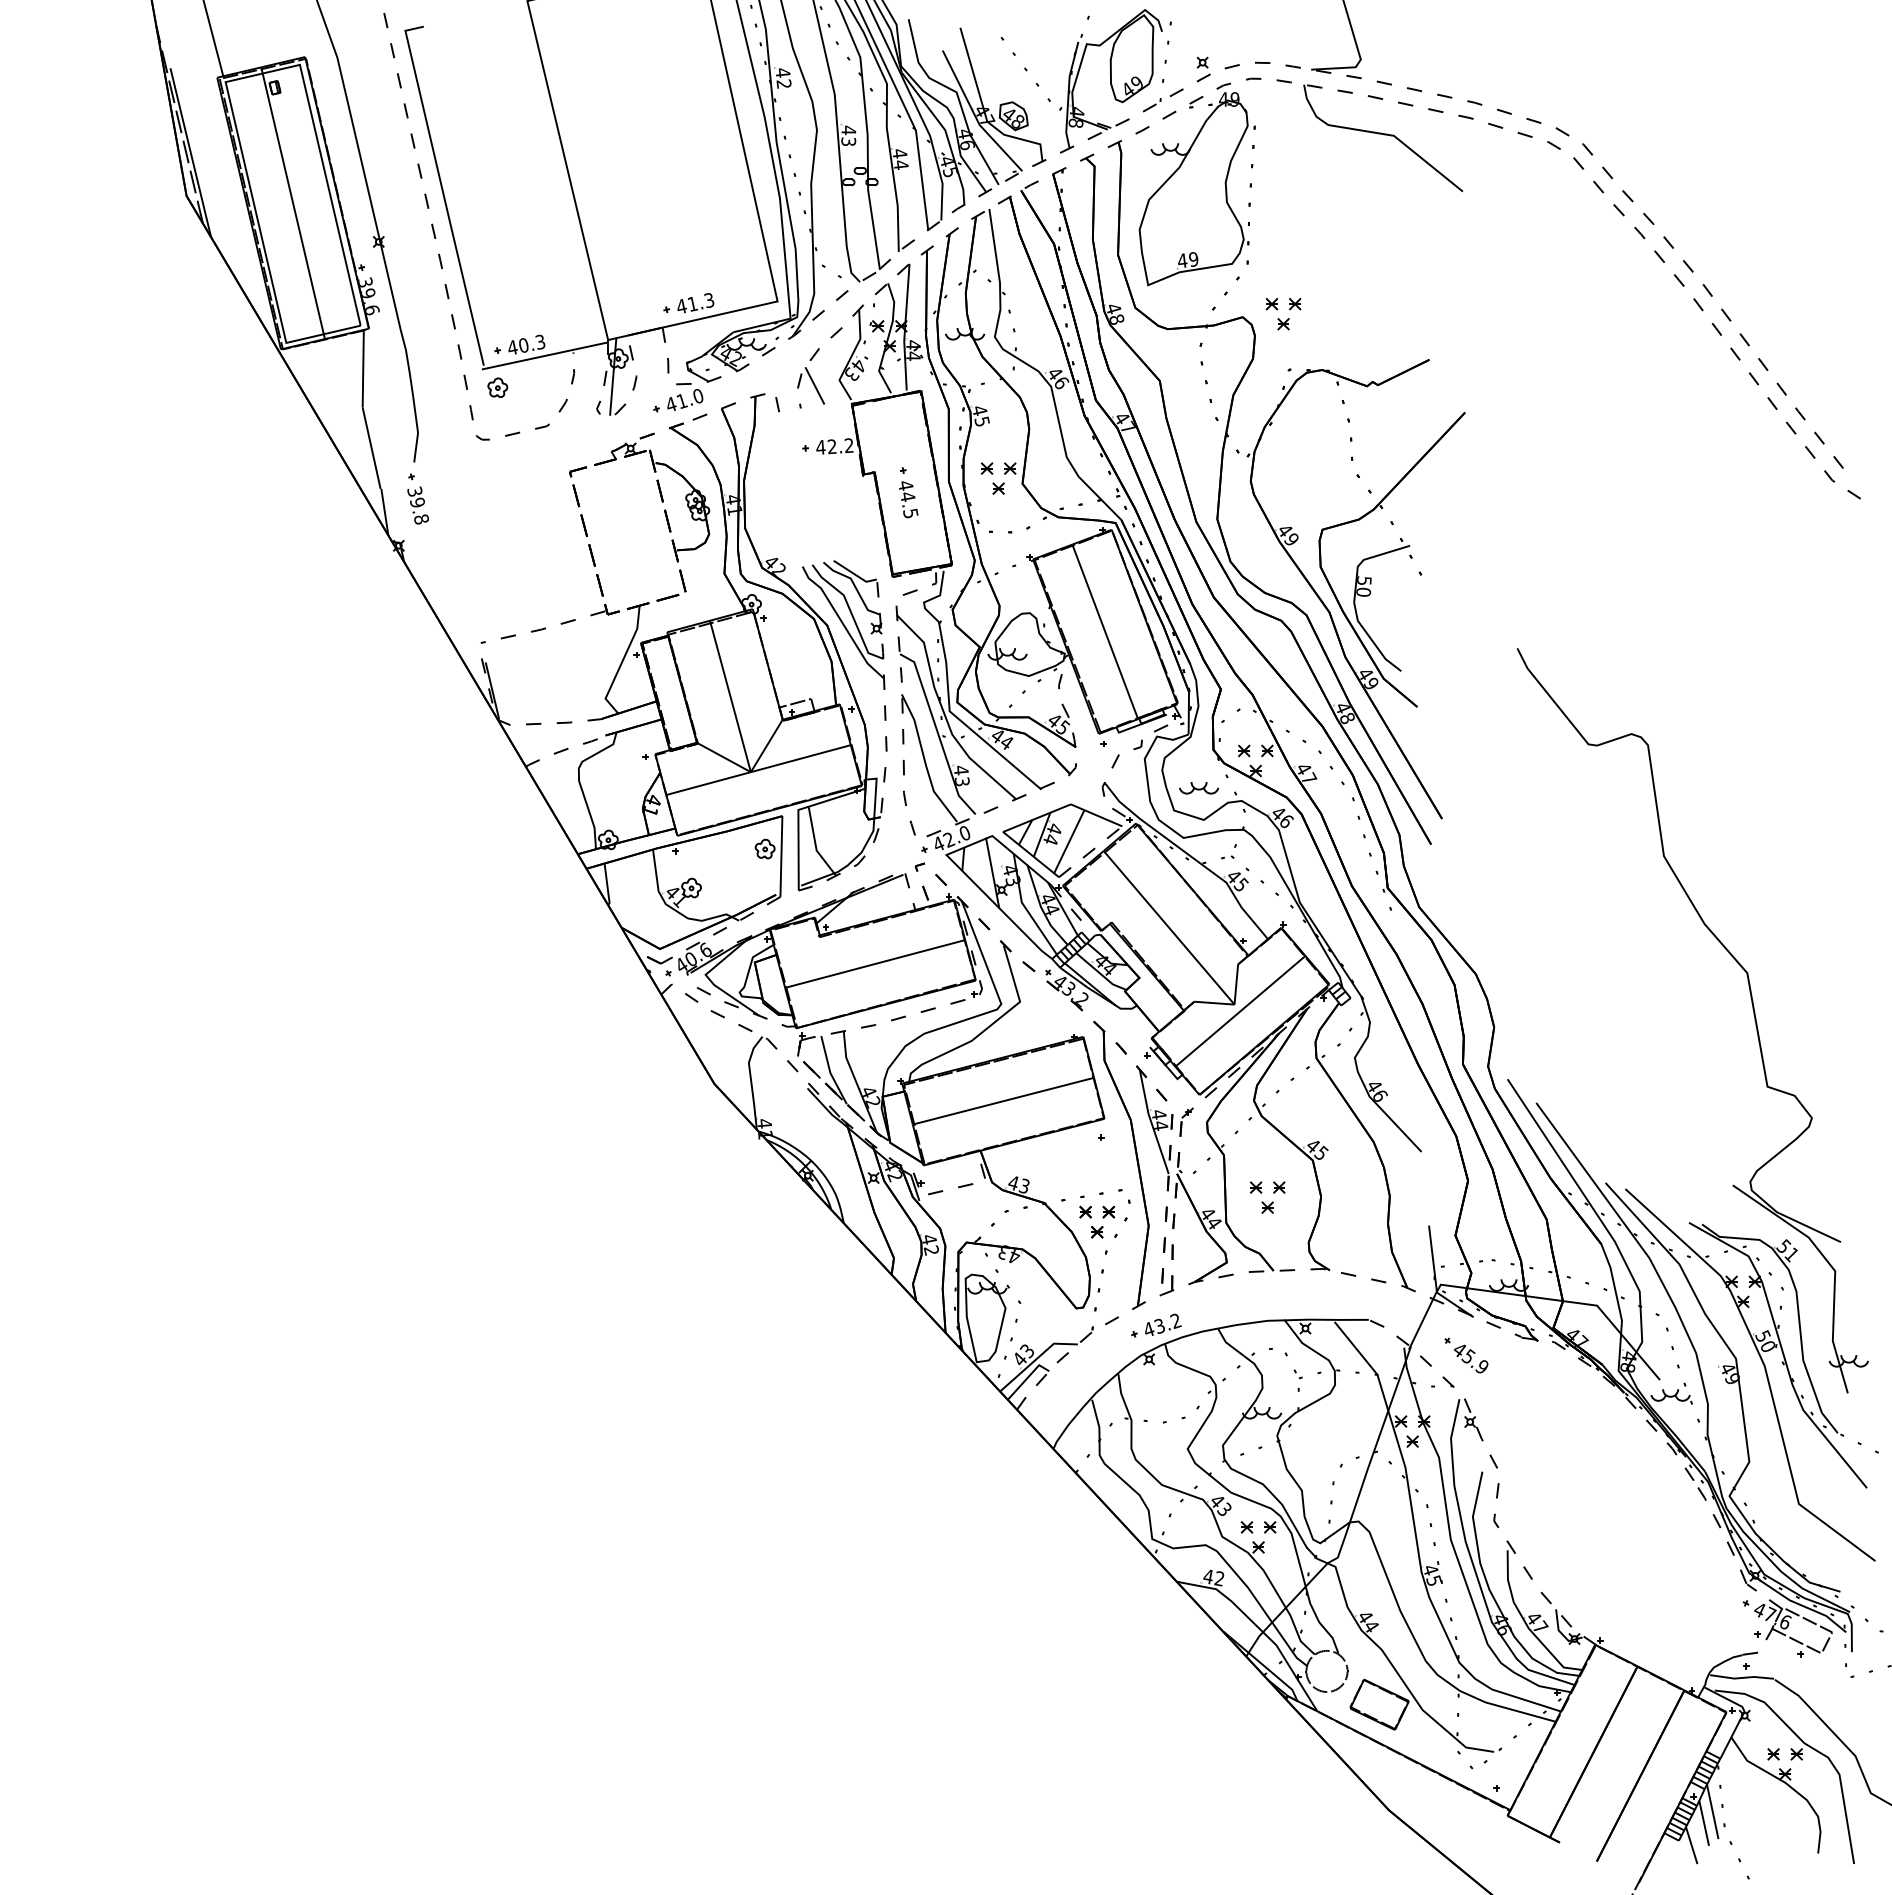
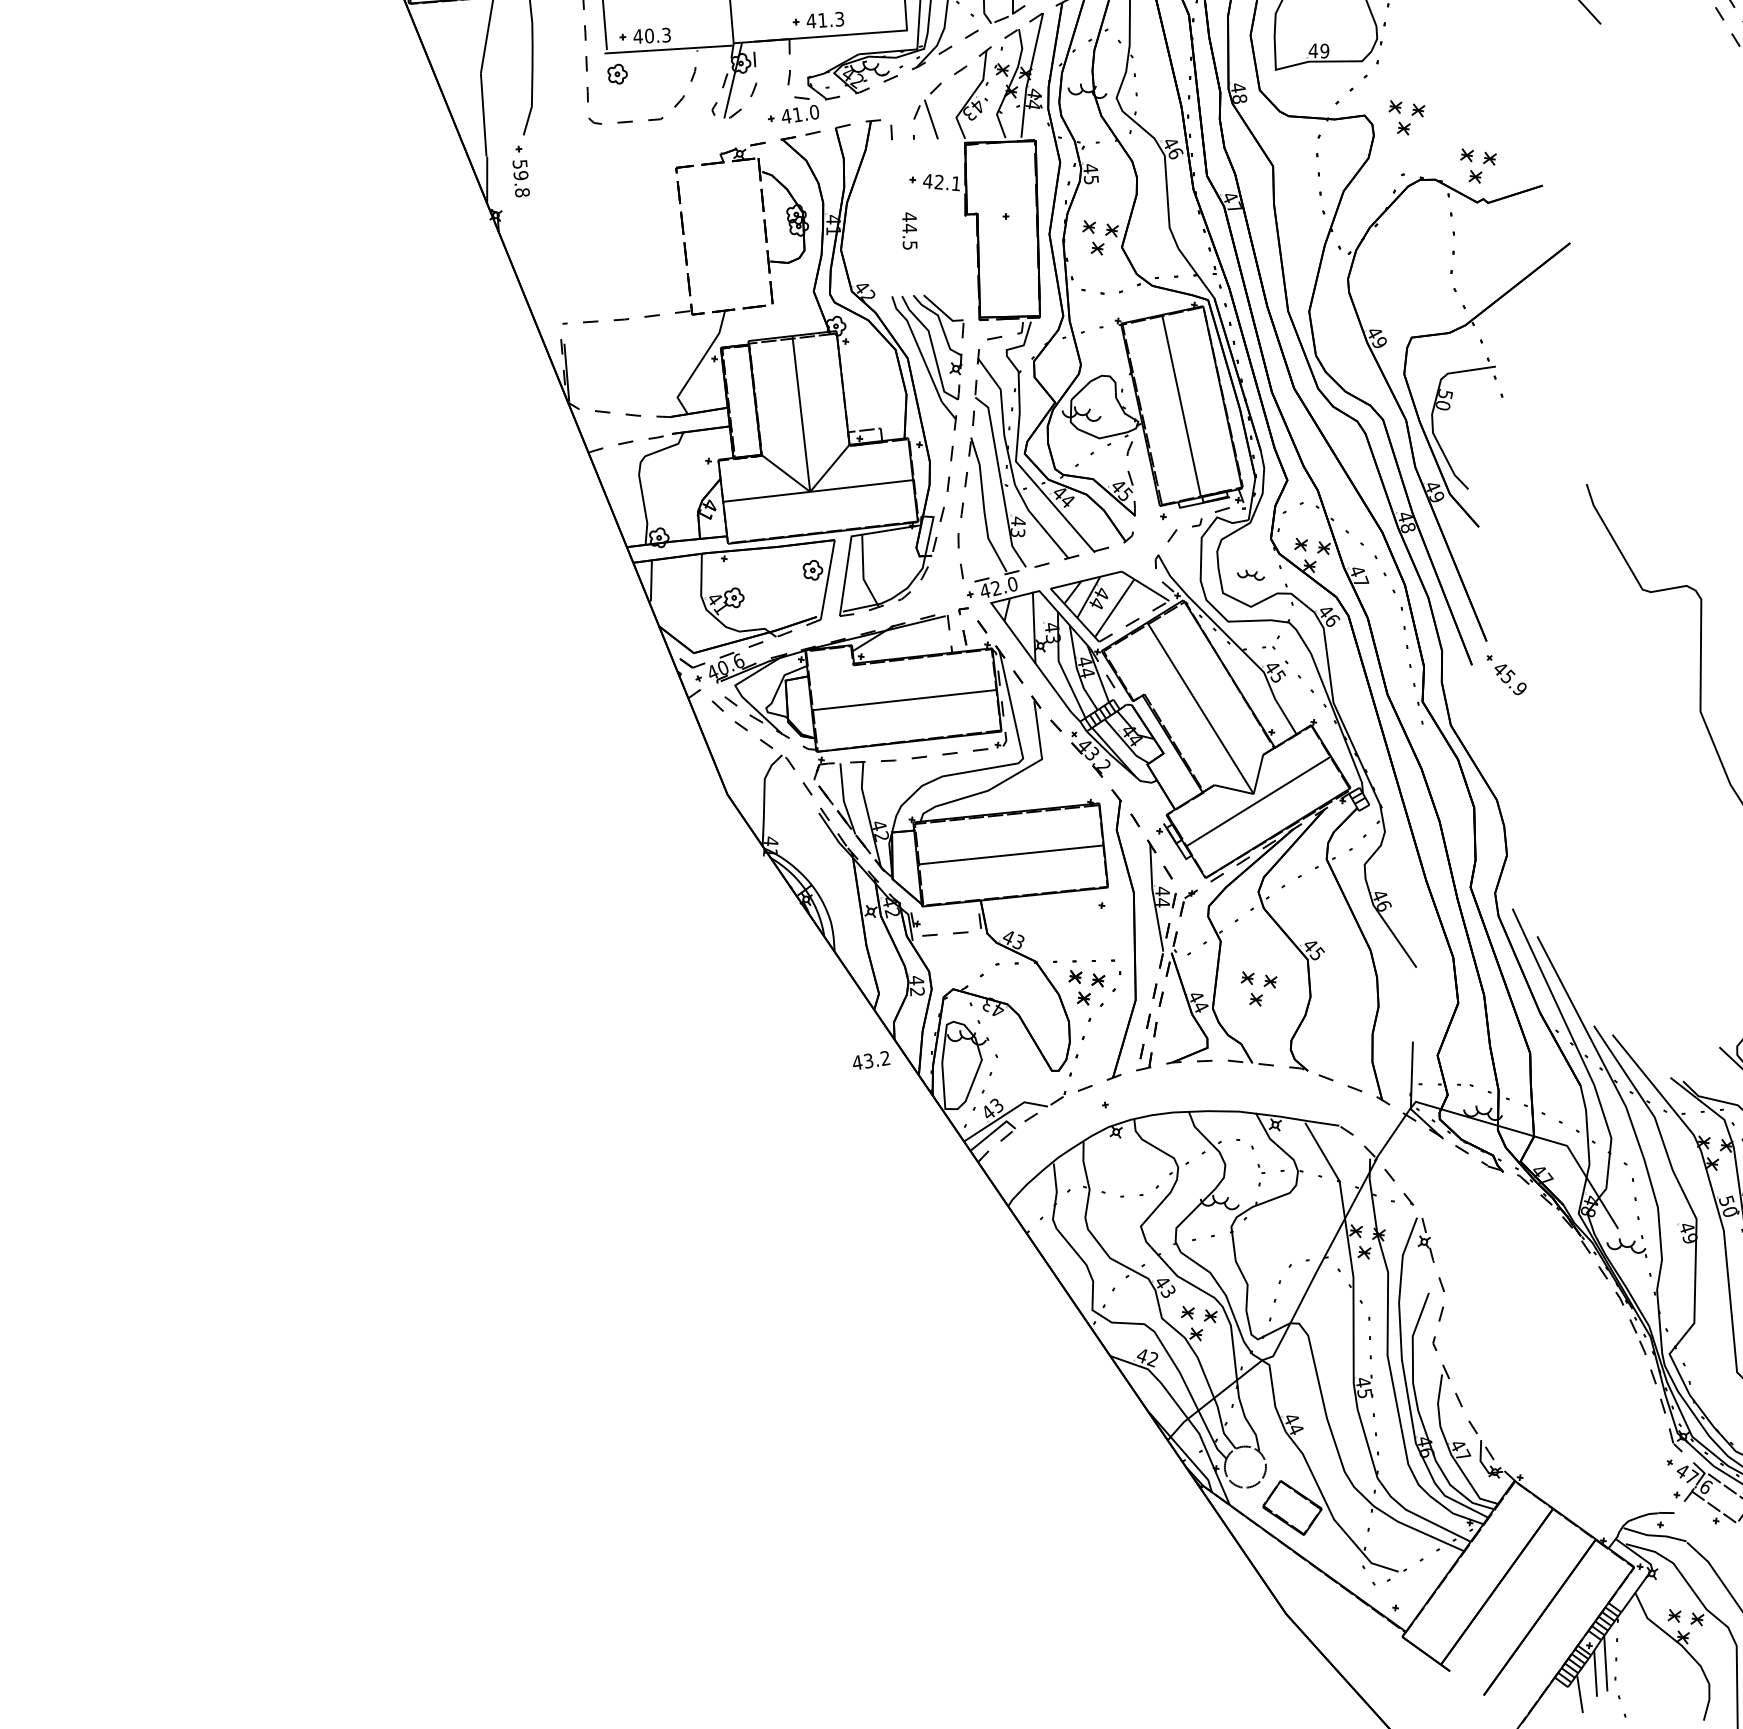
part: (1361, 351) -> (1476, 167), added
text: (848, 445) -> (955, 183), 42.2 -> 42.1
text: (415, 491) -> (520, 164), 39.8 -> 59.8
text: (908, 499) -> (909, 231), moved
part: (1199, 788) -> (1251, 575), size x0.7
text: (1163, 1324) -> (872, 1059), moved
part: (1466, 1355) -> (1506, 675), moved

